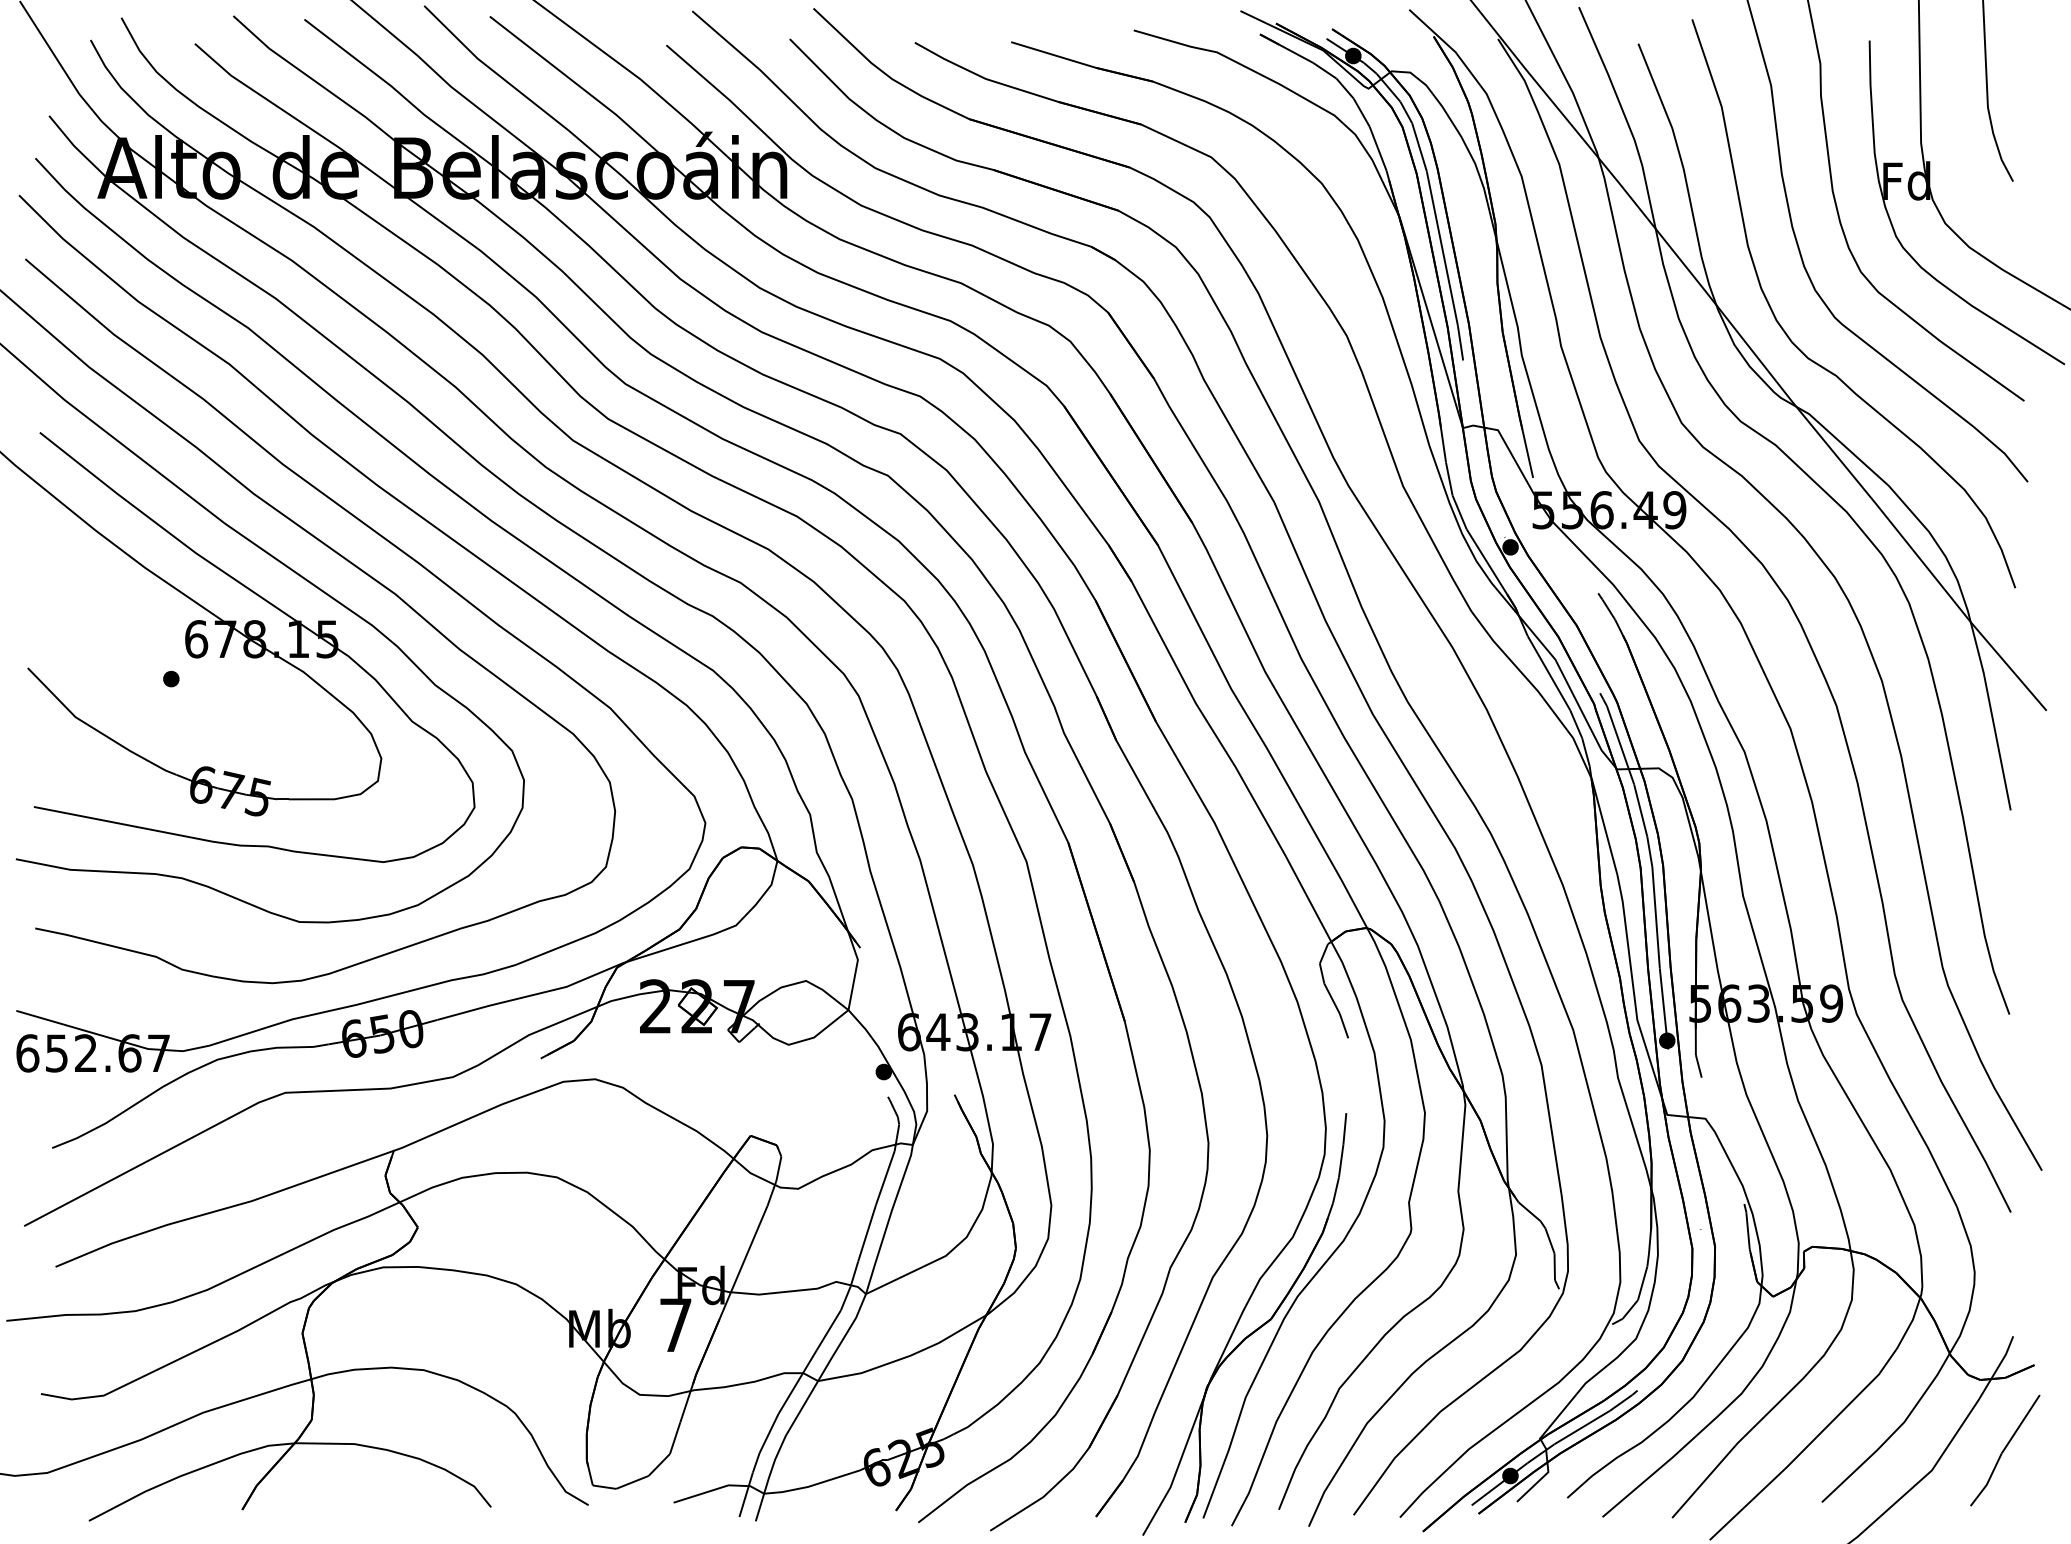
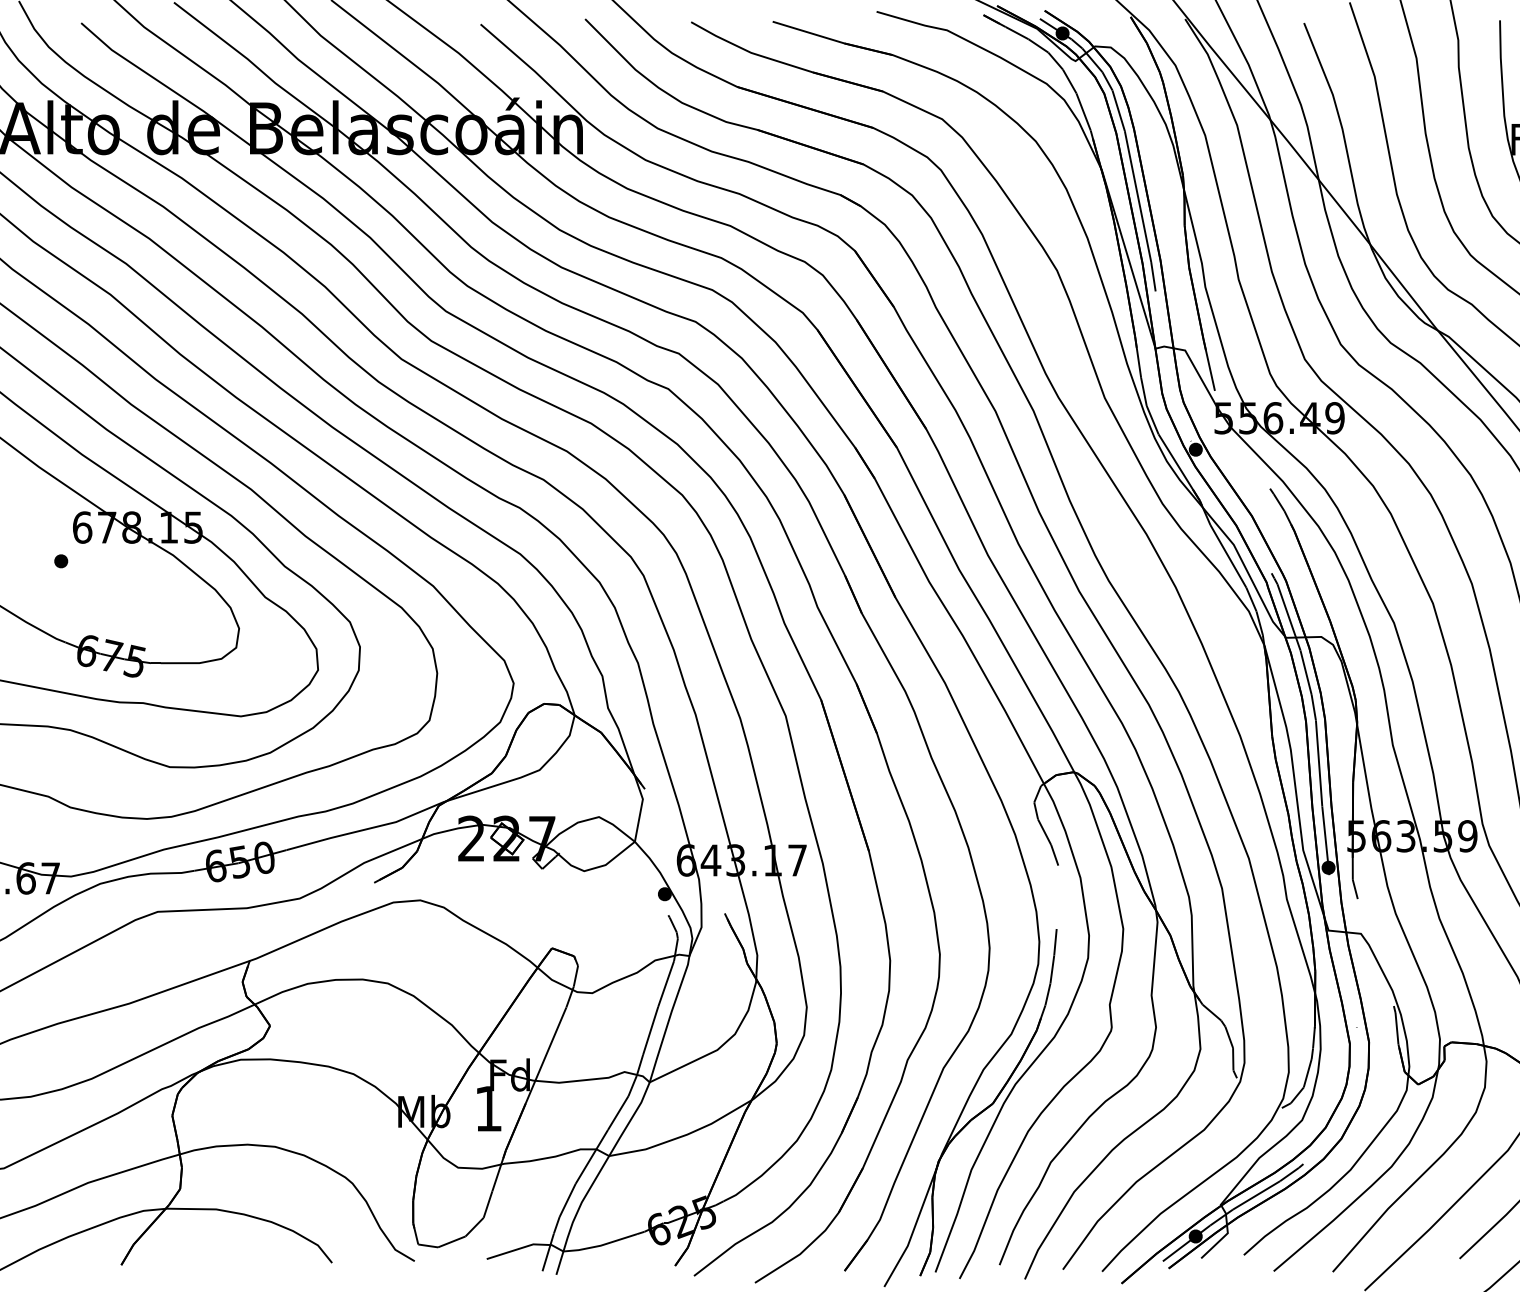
text: (675, 1324) -> (488, 1108), 7 -> 1

